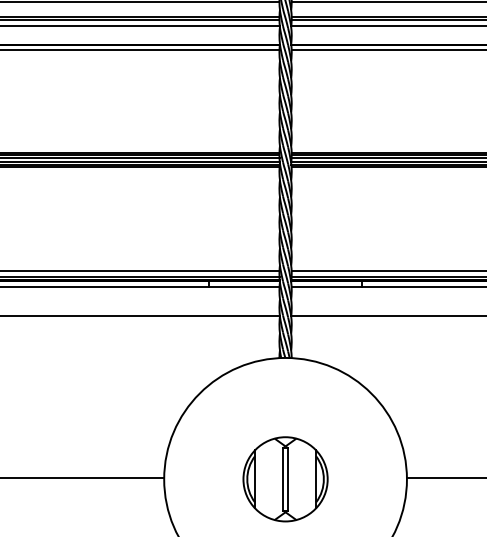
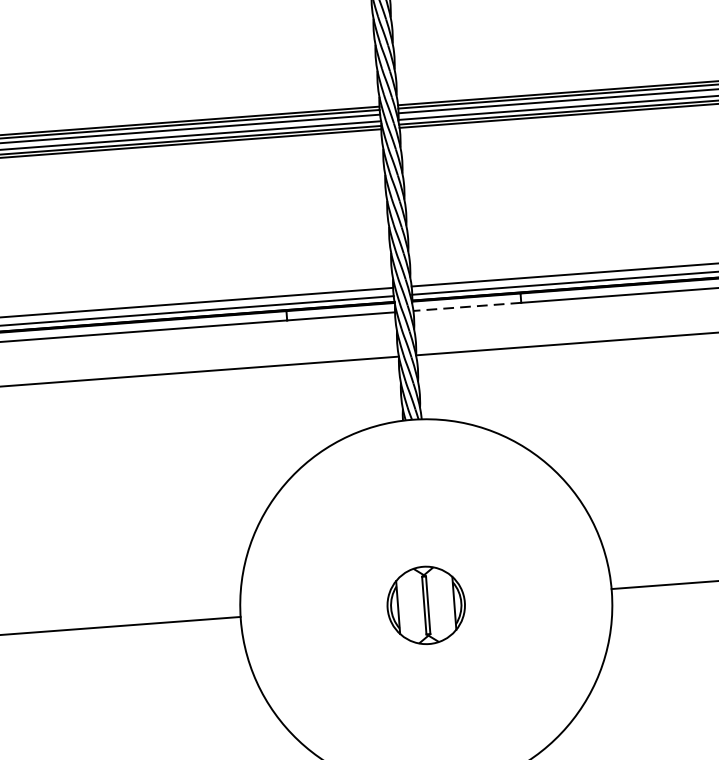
line: (326, 287) -> (466, 307), solid -> dashed
part: (285, 479) -> (426, 605), size x0.6

